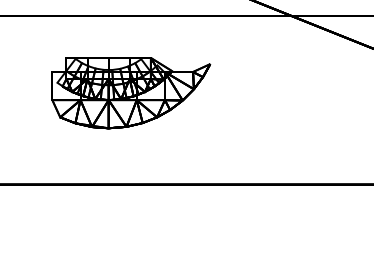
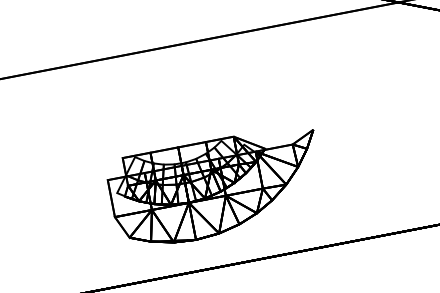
part: (131, 93) -> (217, 188), moved

